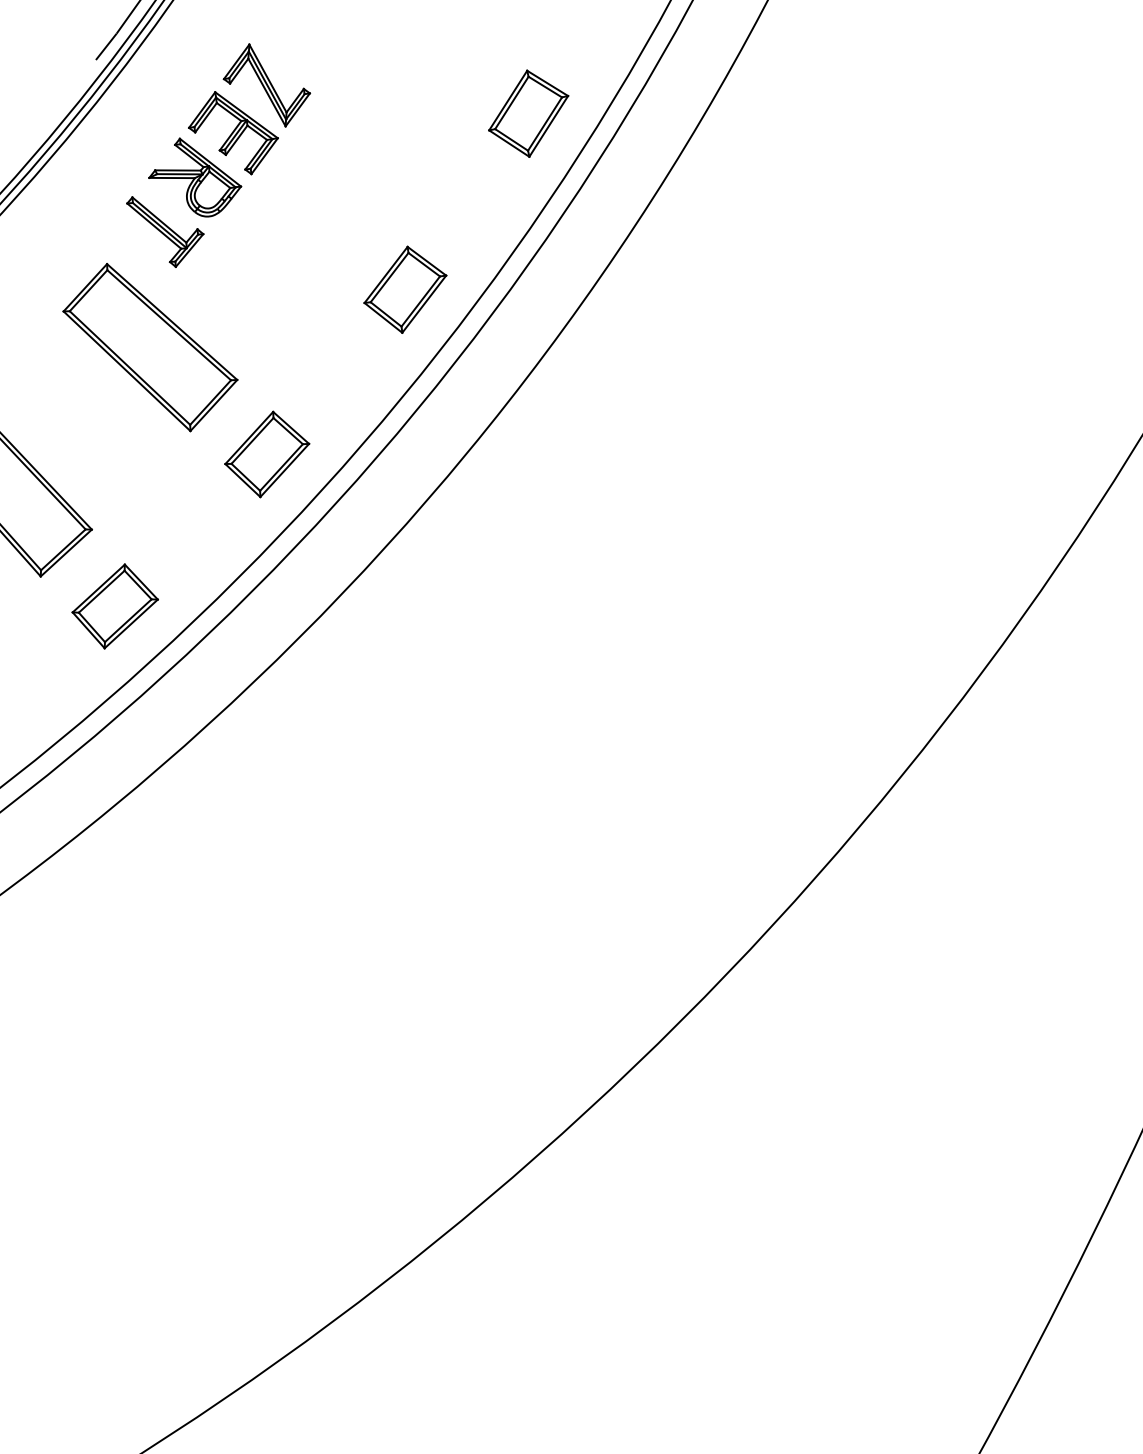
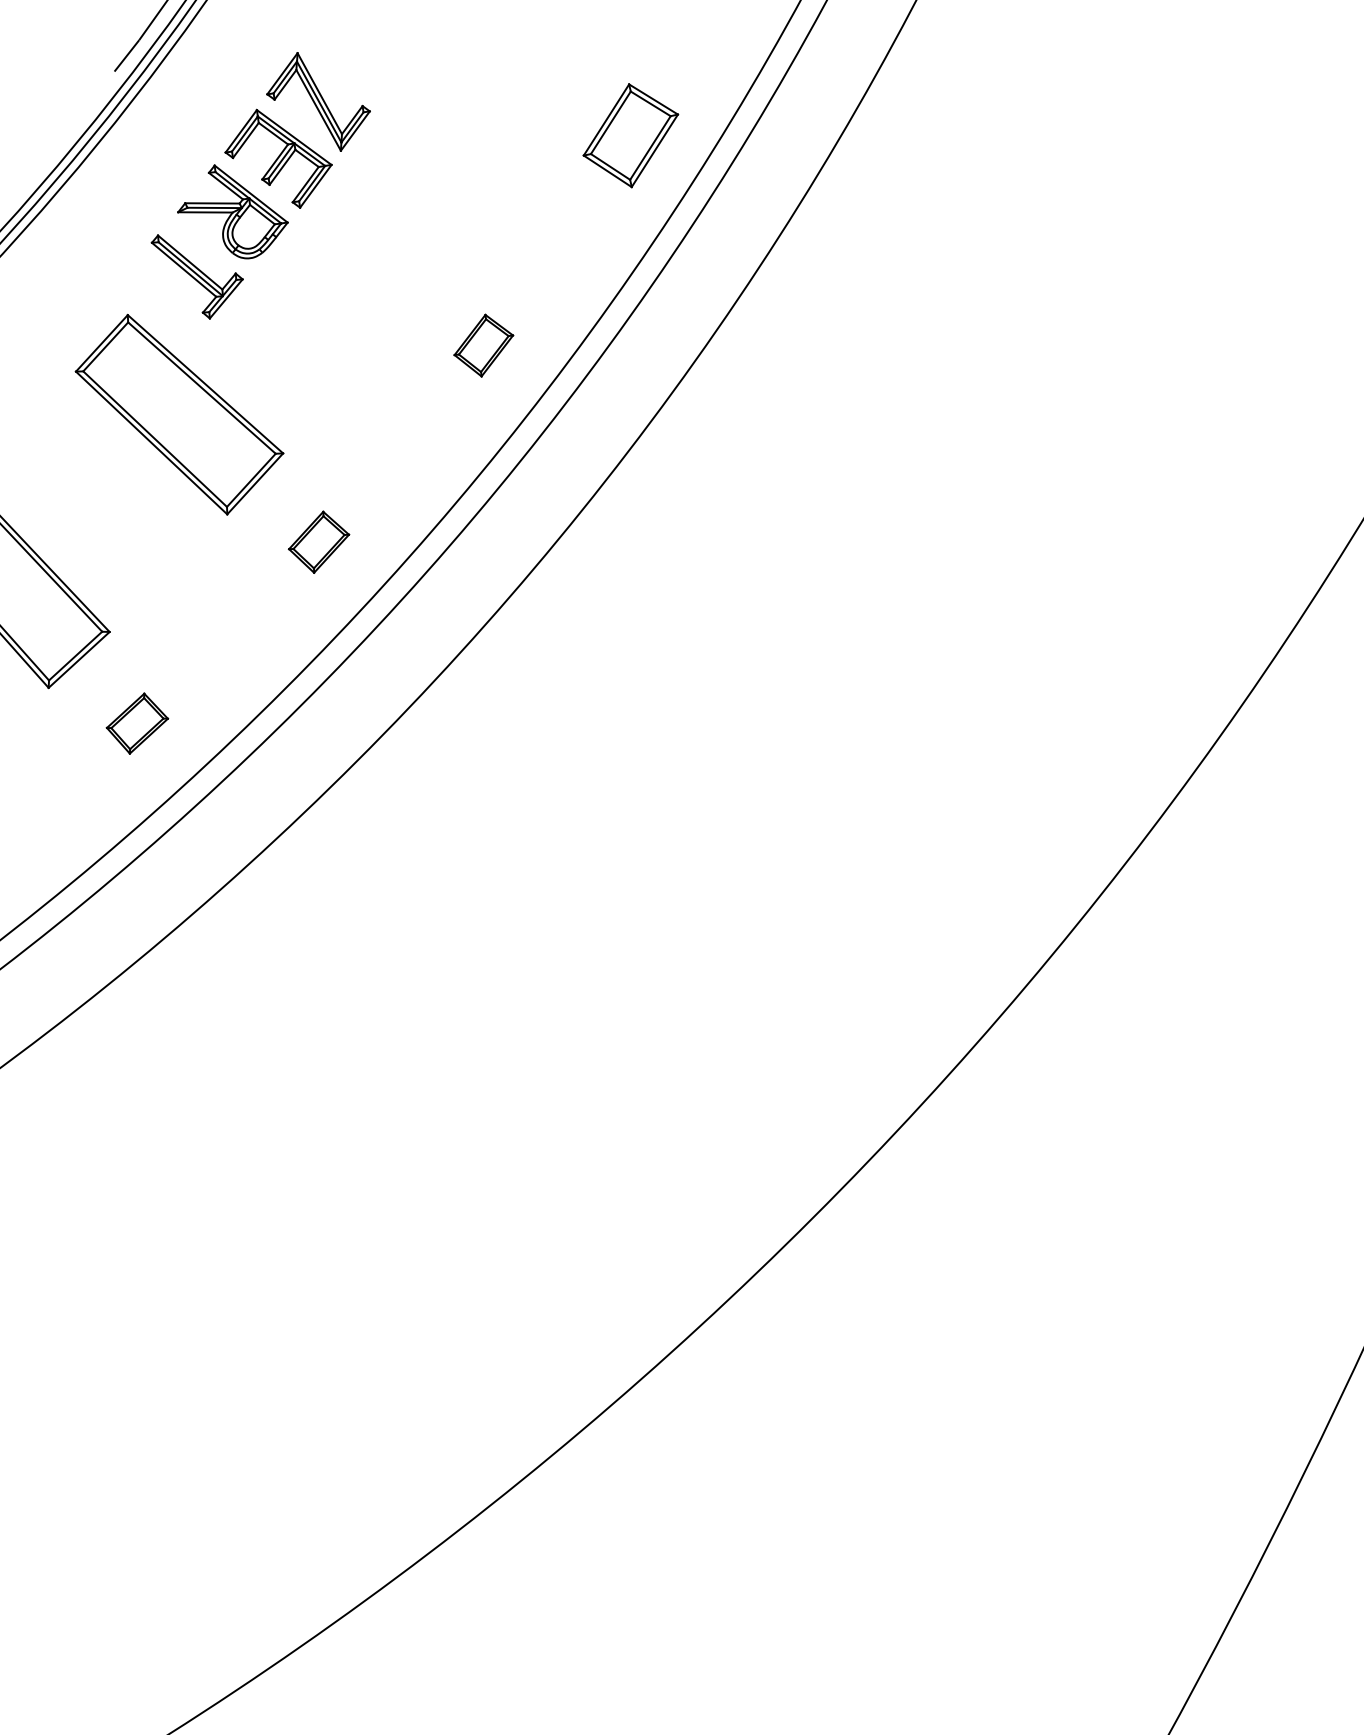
part: (405, 289) -> (483, 345), size x0.6
part: (267, 454) -> (319, 542), size x0.6
part: (114, 606) -> (136, 723), size x0.6

